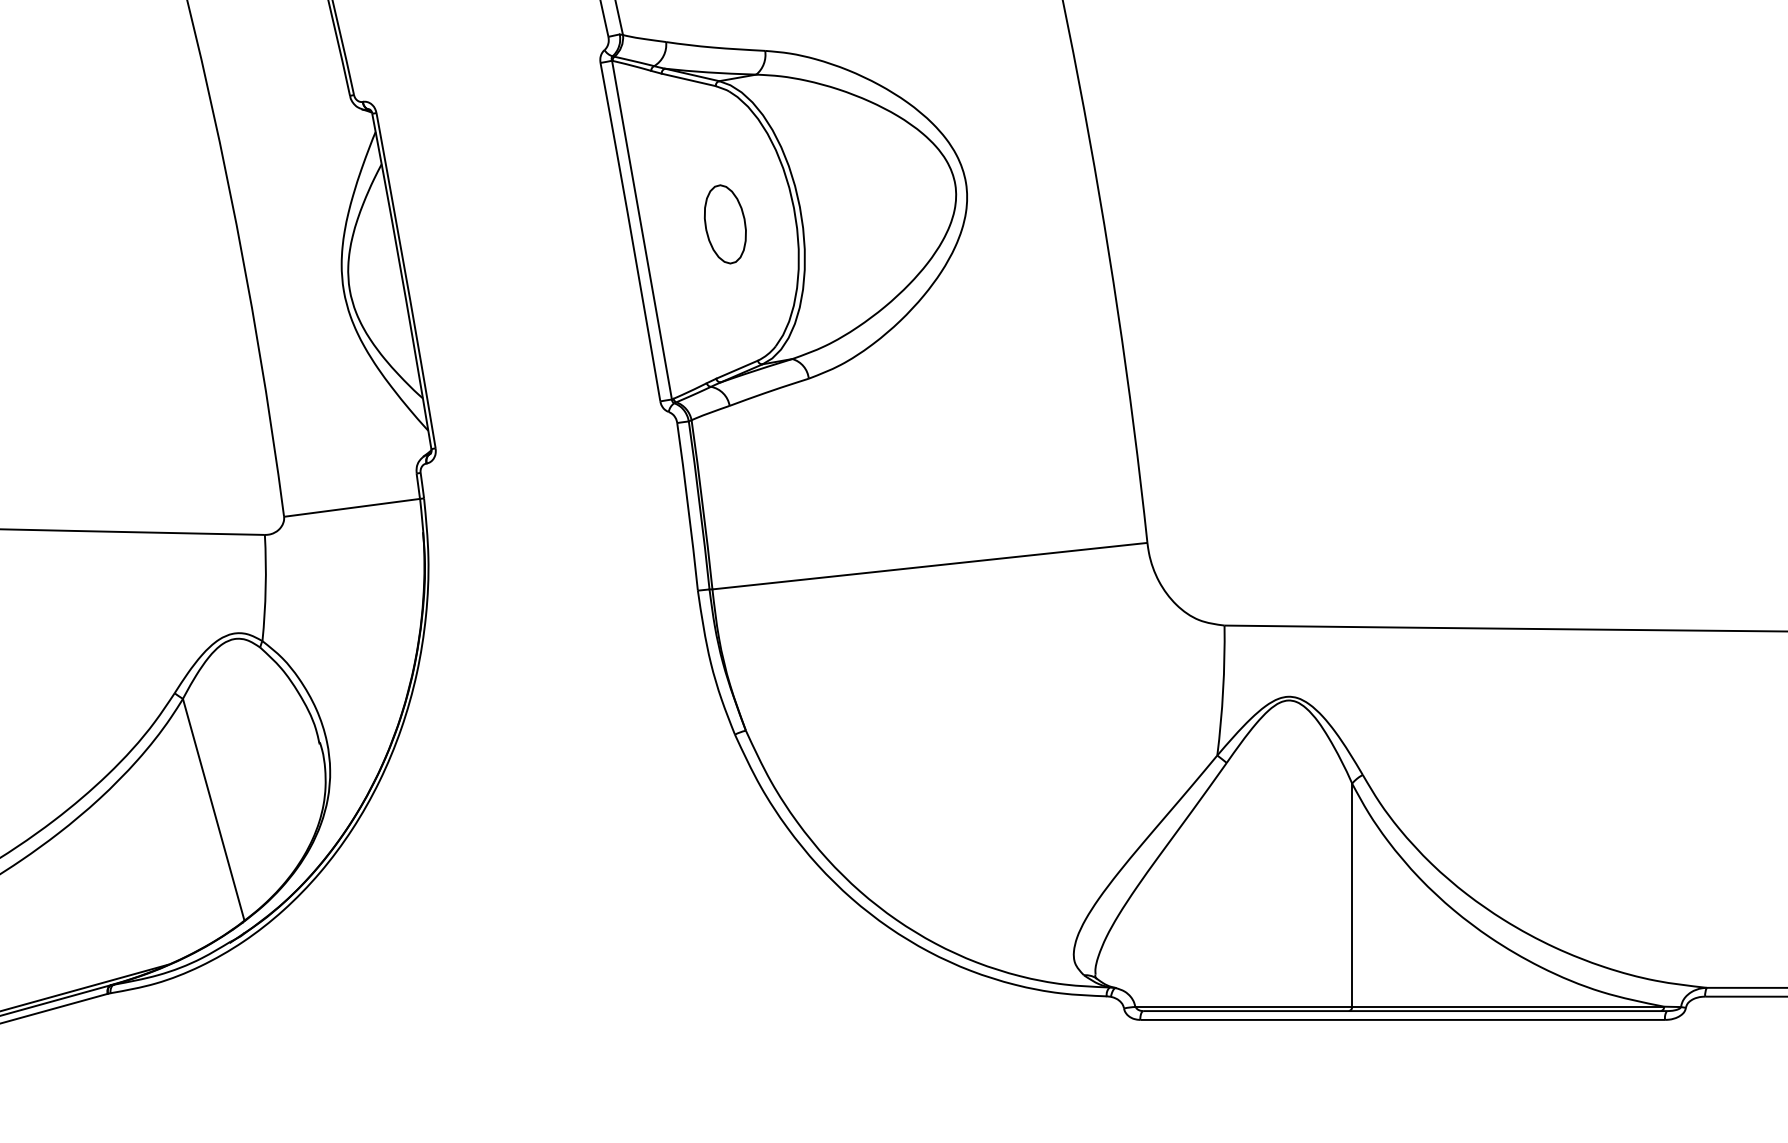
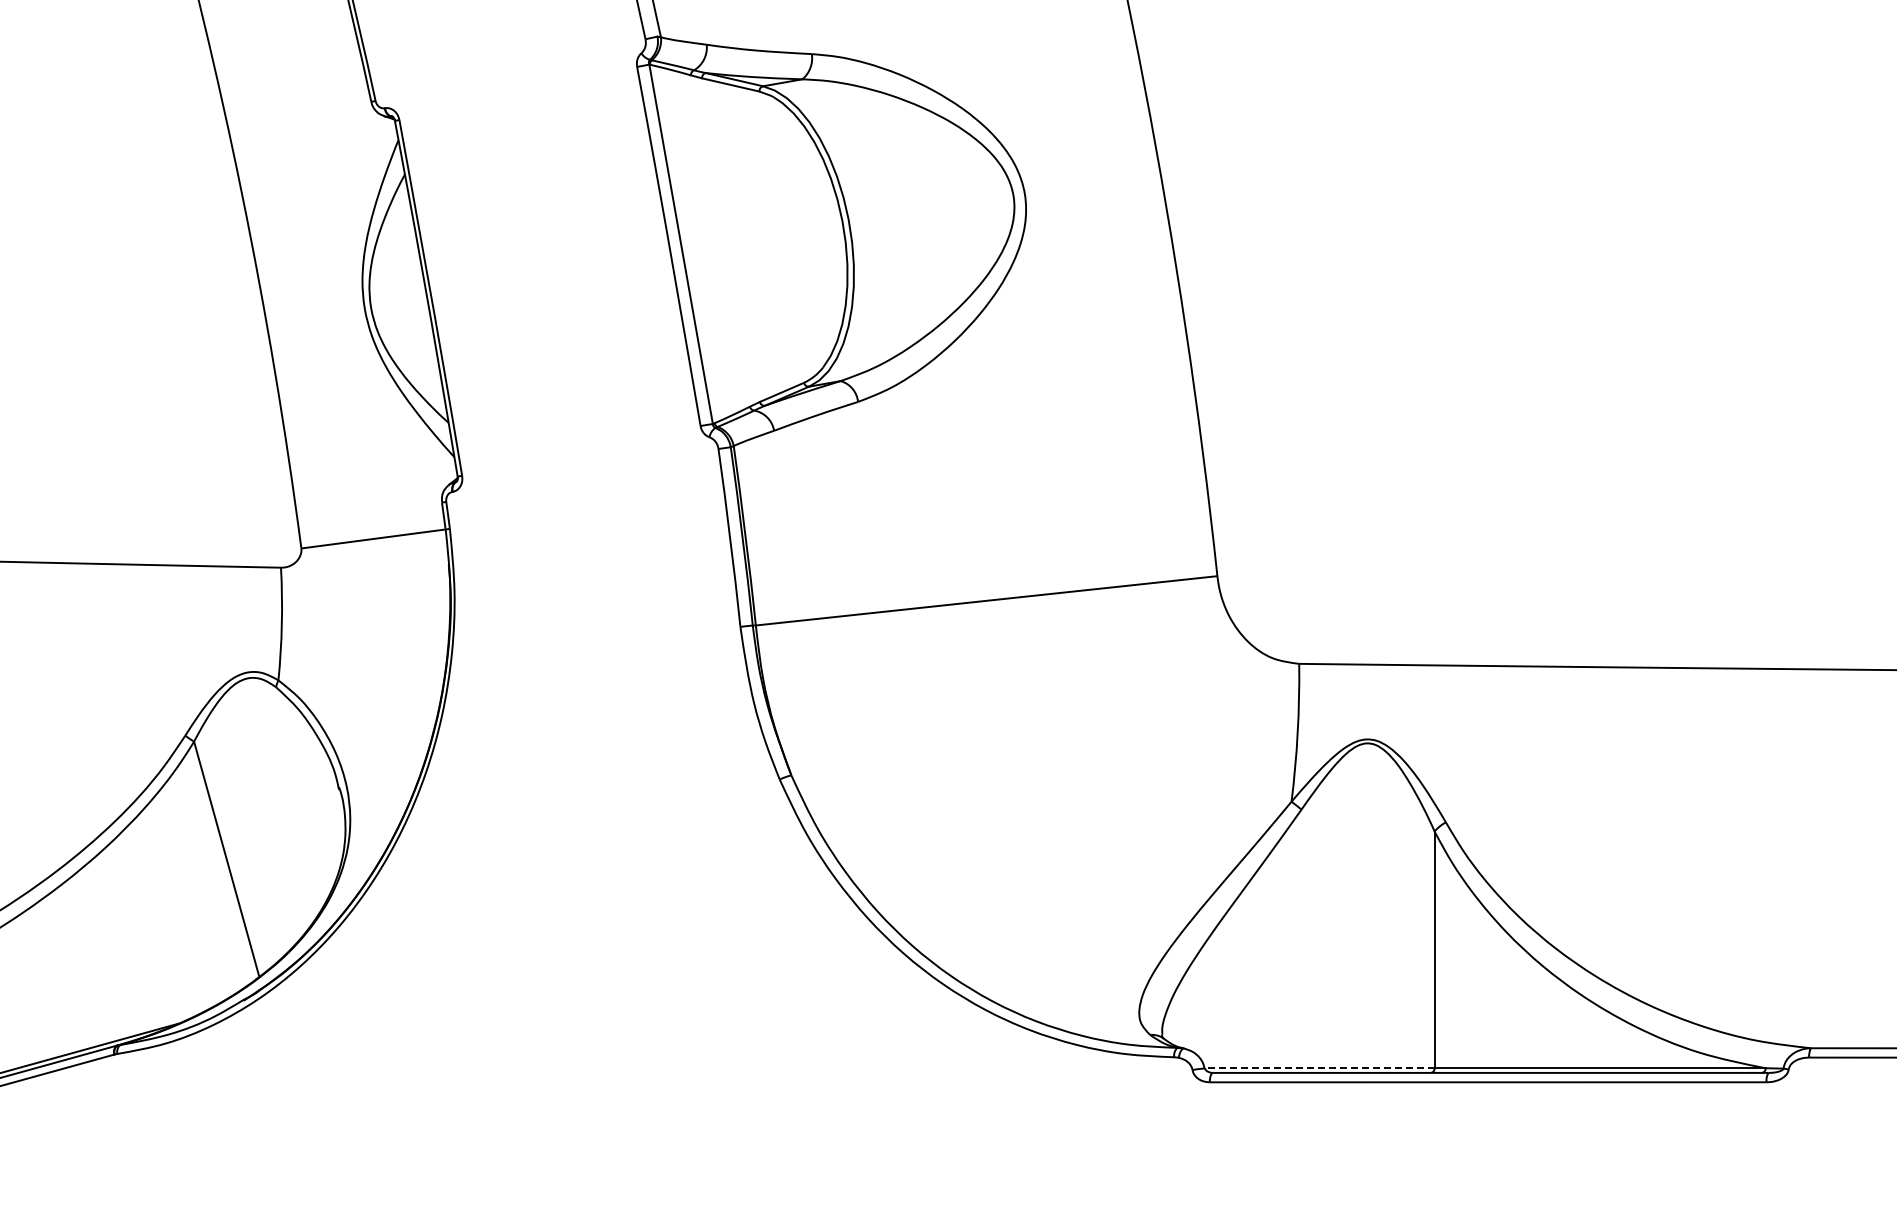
part: (725, 223) -> (769, 237), removed
line: (1242, 1006) -> (1318, 1068), solid -> dashed

